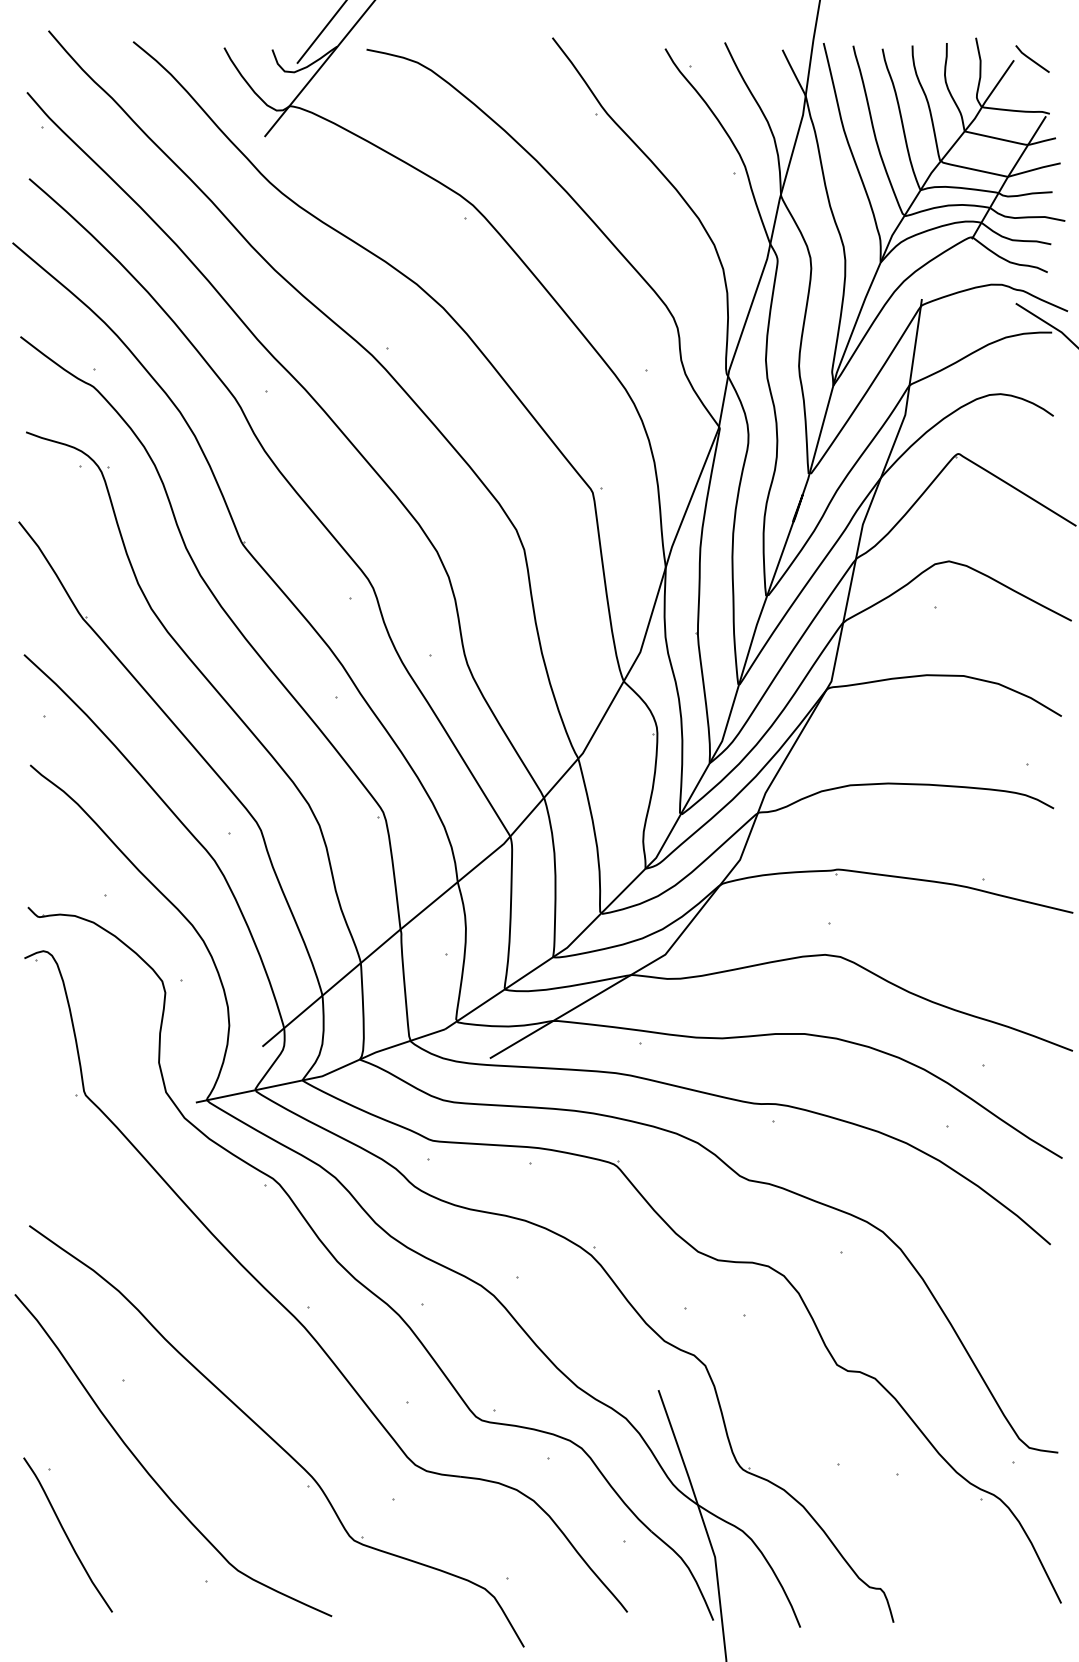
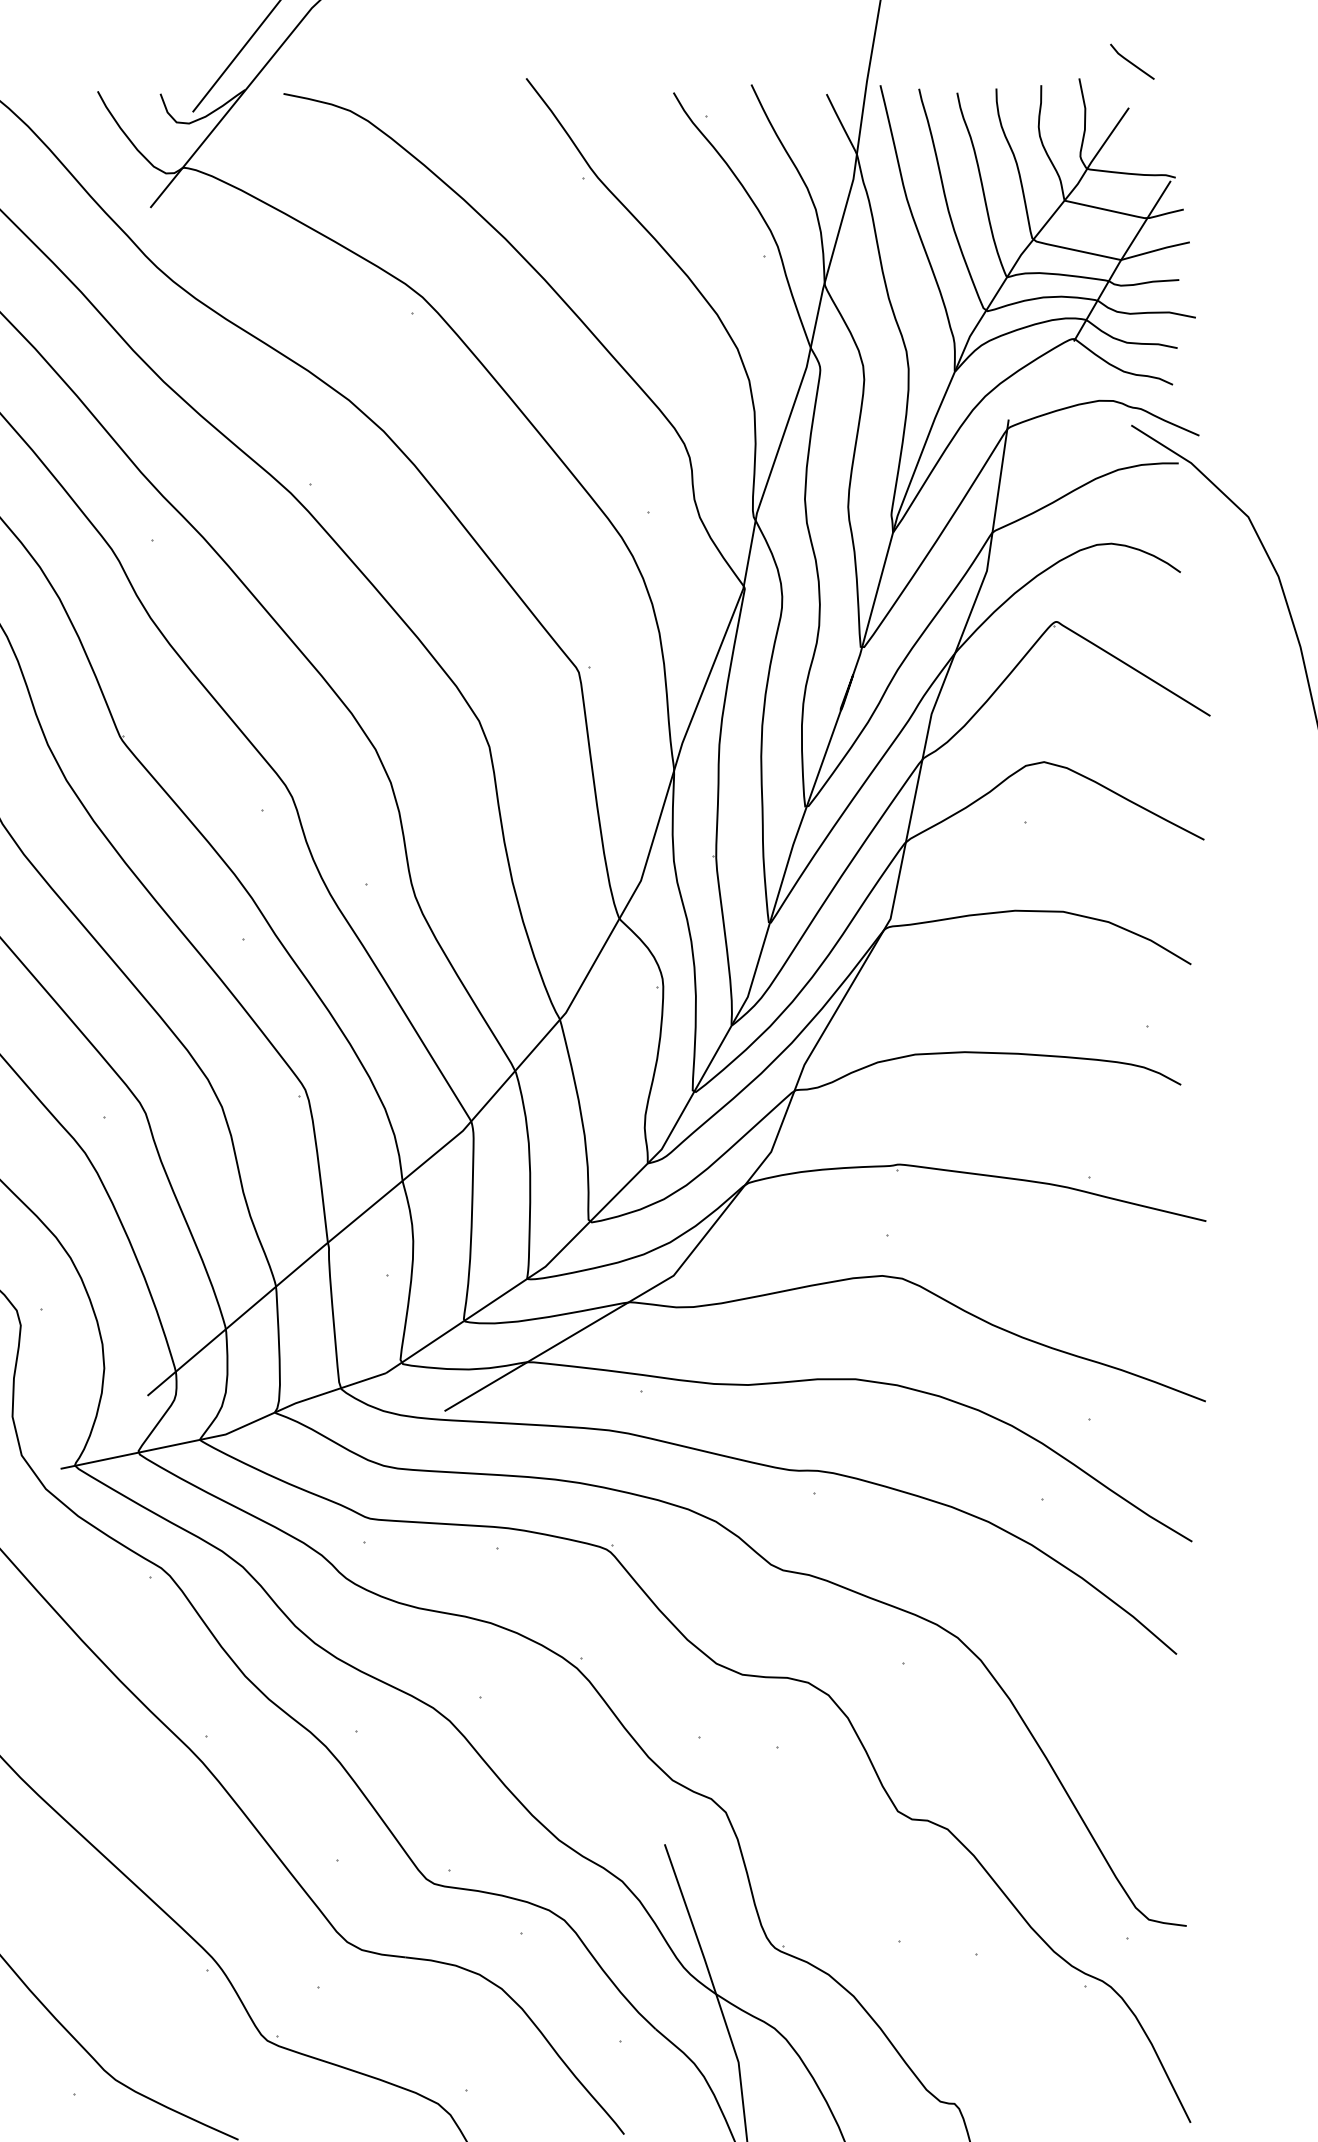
line: (1031, 58) -> (1130, 61), moved

